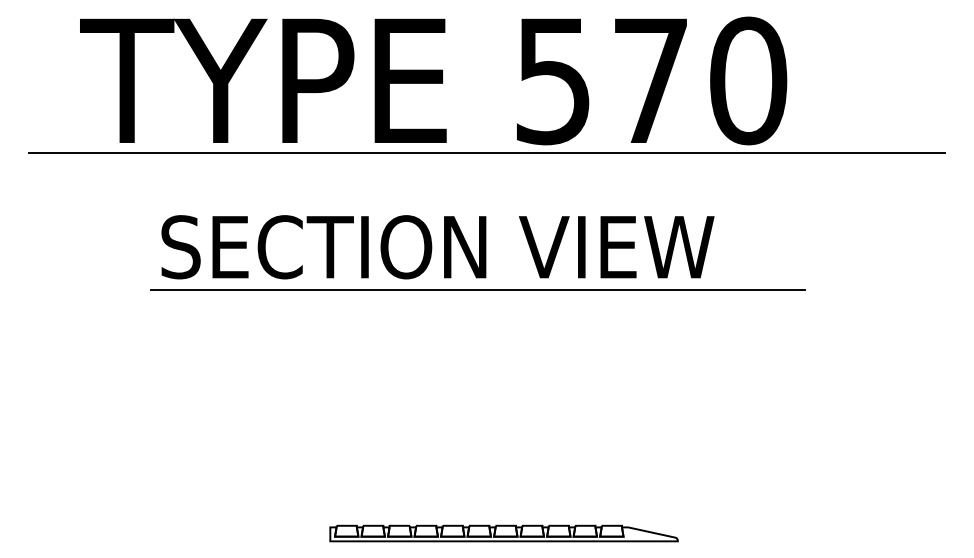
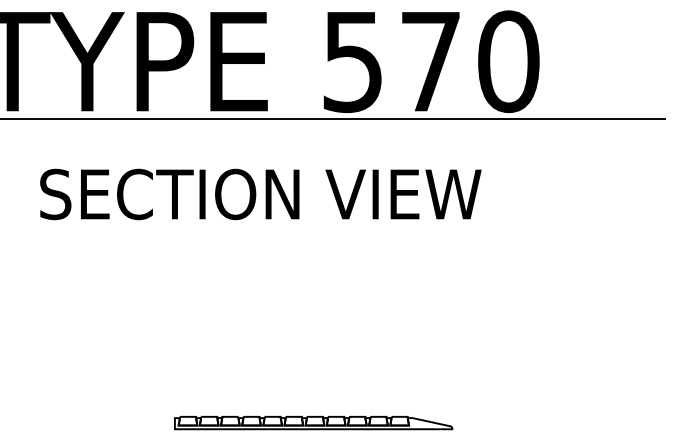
line: (477, 289) -> (292, 228), removed

